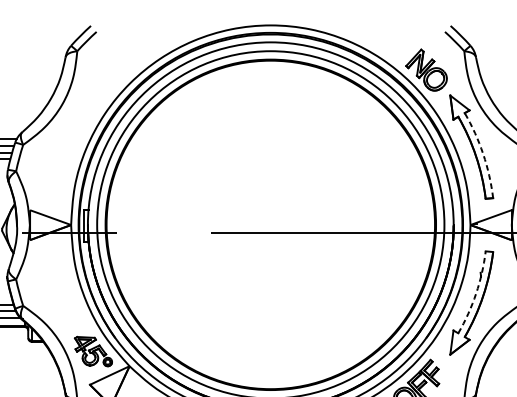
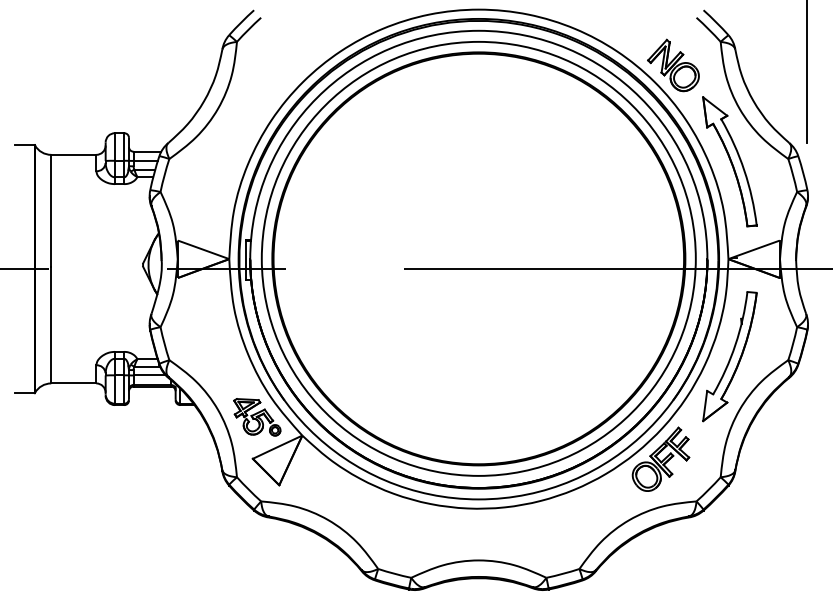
arc: (483, 154) -> (744, 170), dashed -> solid
arc: (476, 293) -> (735, 344), dashed -> solid

